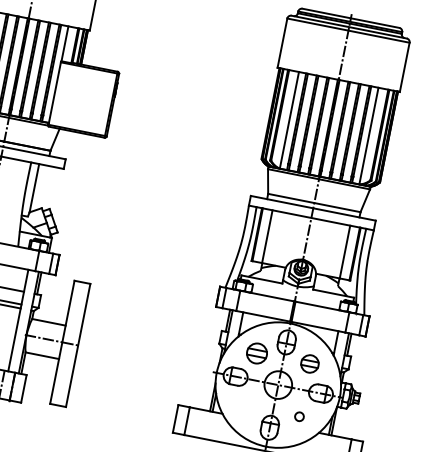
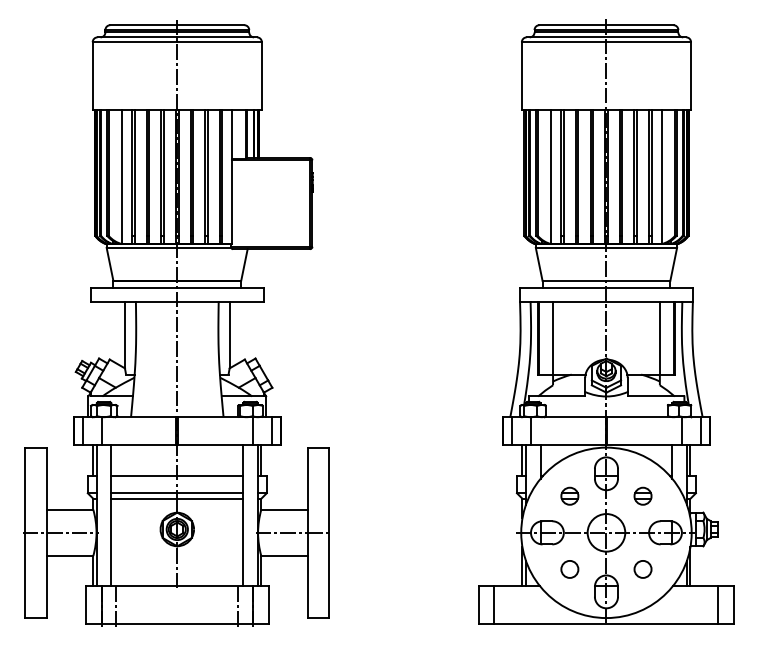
part: (256, 352) -> (569, 495), size x0.62
part: (309, 363) -> (642, 495), size x0.71
circle: (246, 406) -> (569, 569), added
circle: (299, 416) -> (642, 569), size x1.43

